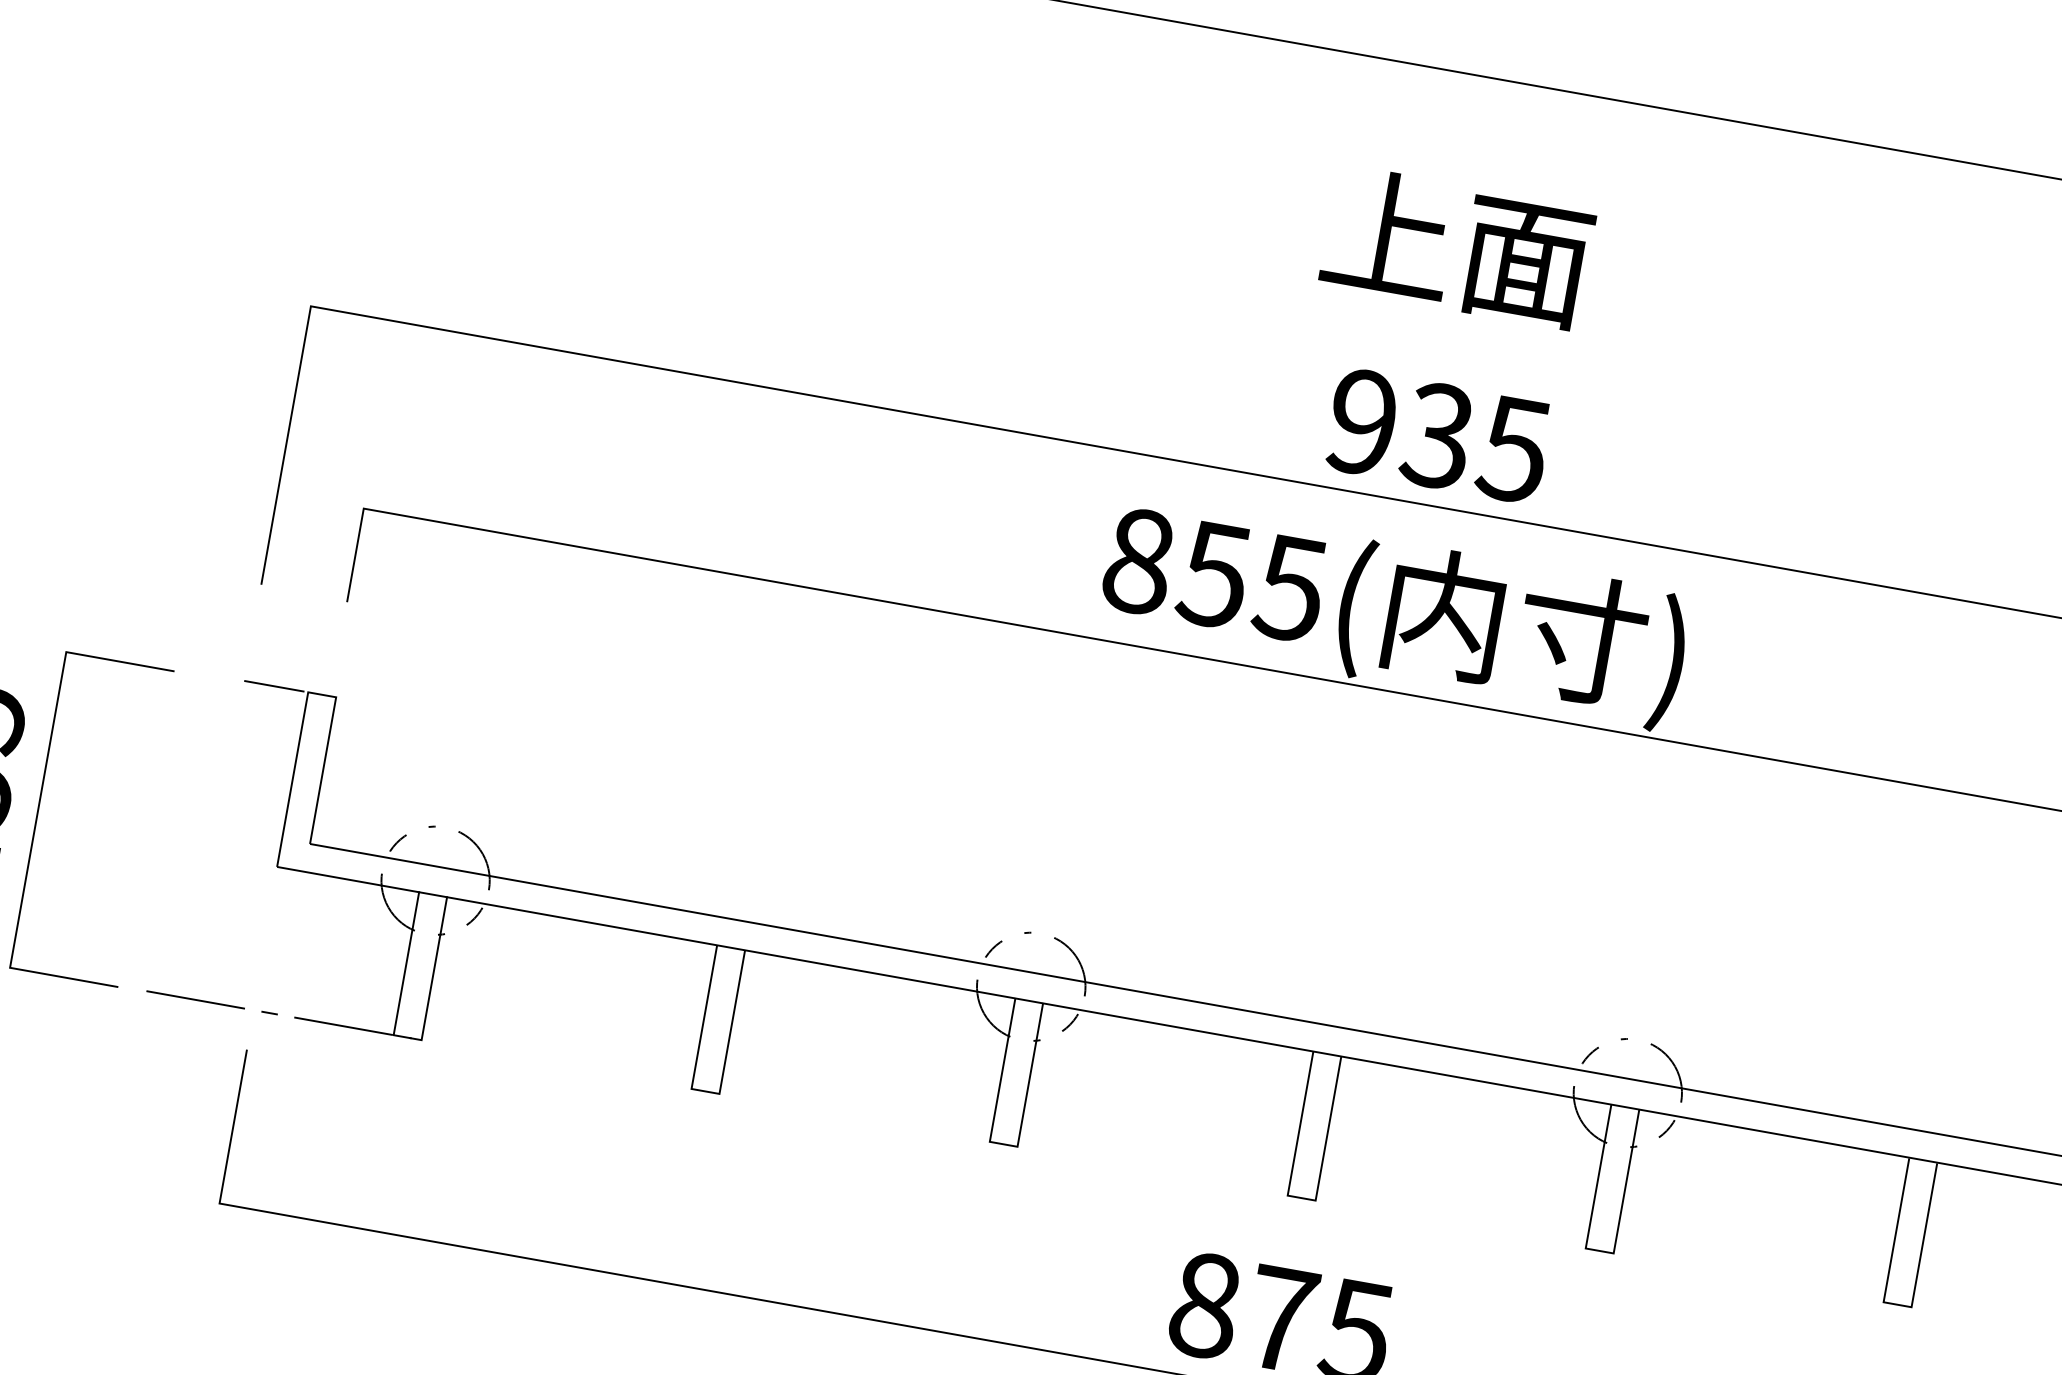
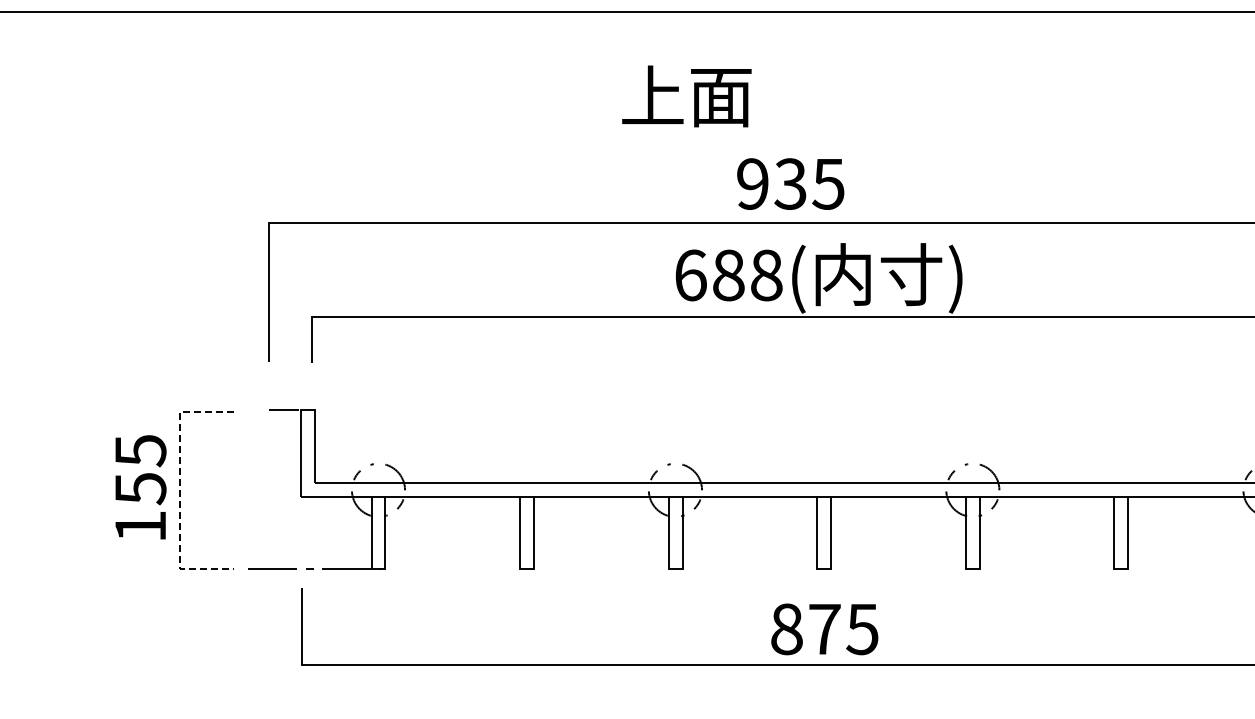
text: (1456, 247) -> (686, 96), moved
text: (1438, 434) -> (790, 183), moved
text: (1214, 574) -> (728, 275), 855( -> 688(
line: (38, 810) -> (180, 490), solid -> dashed

